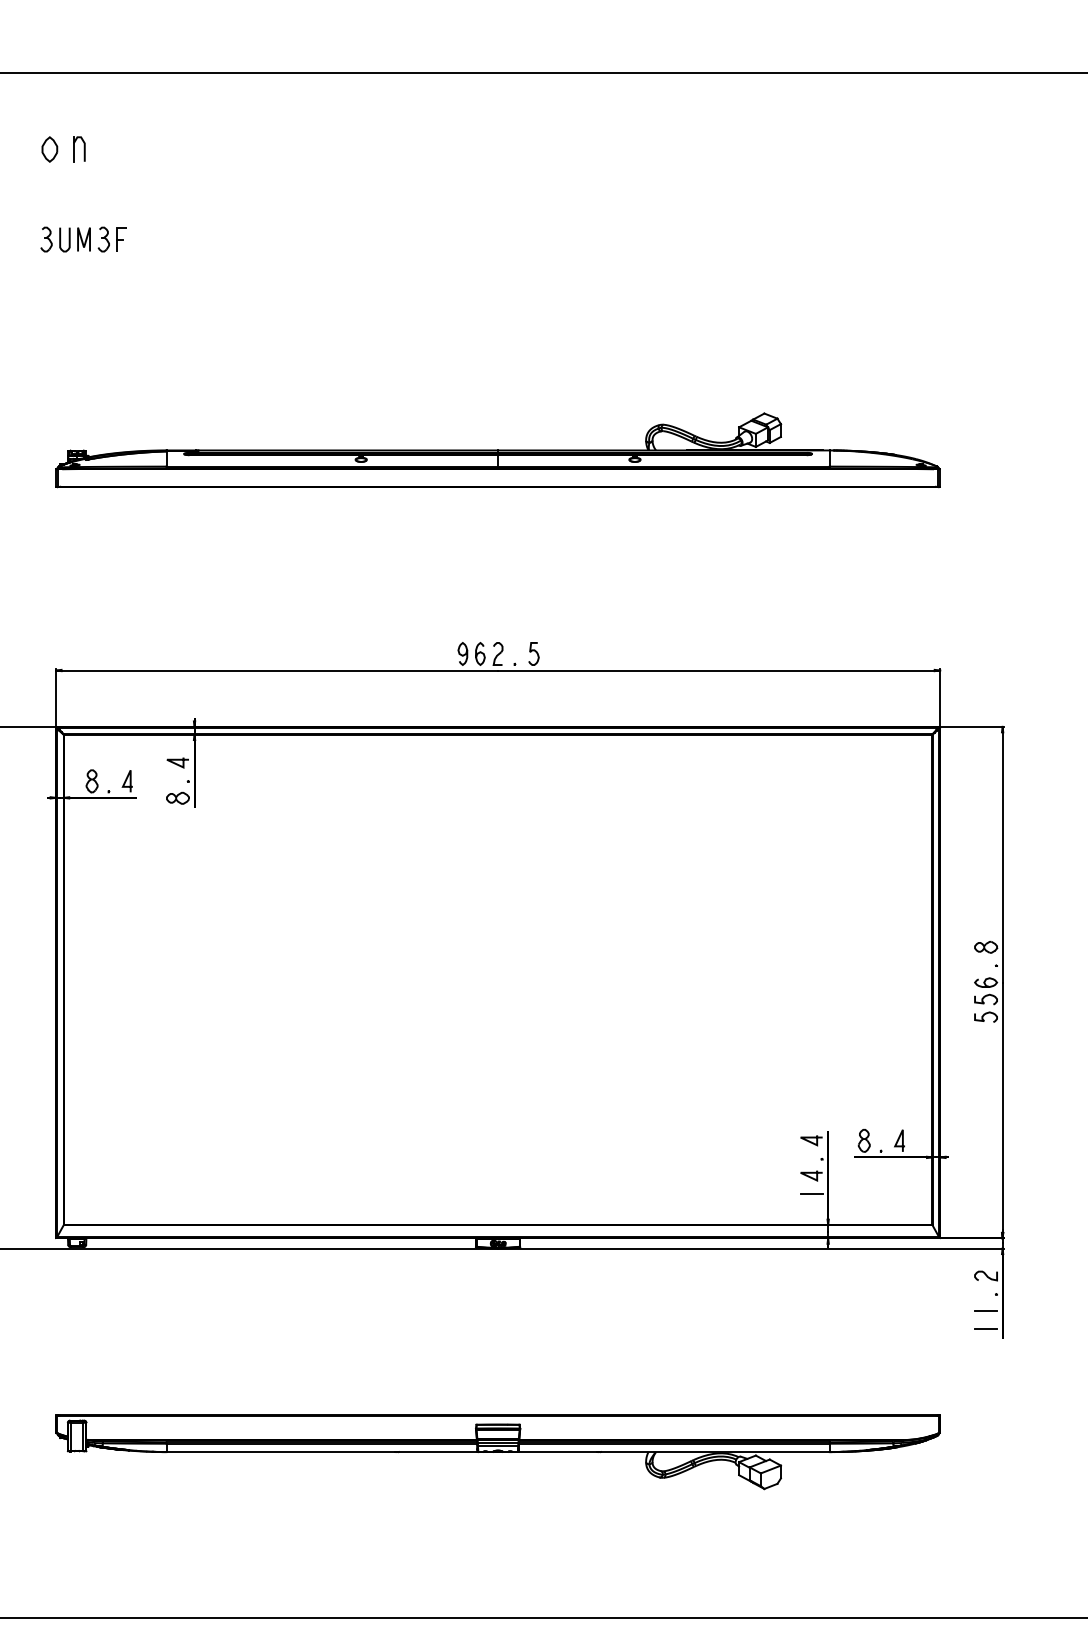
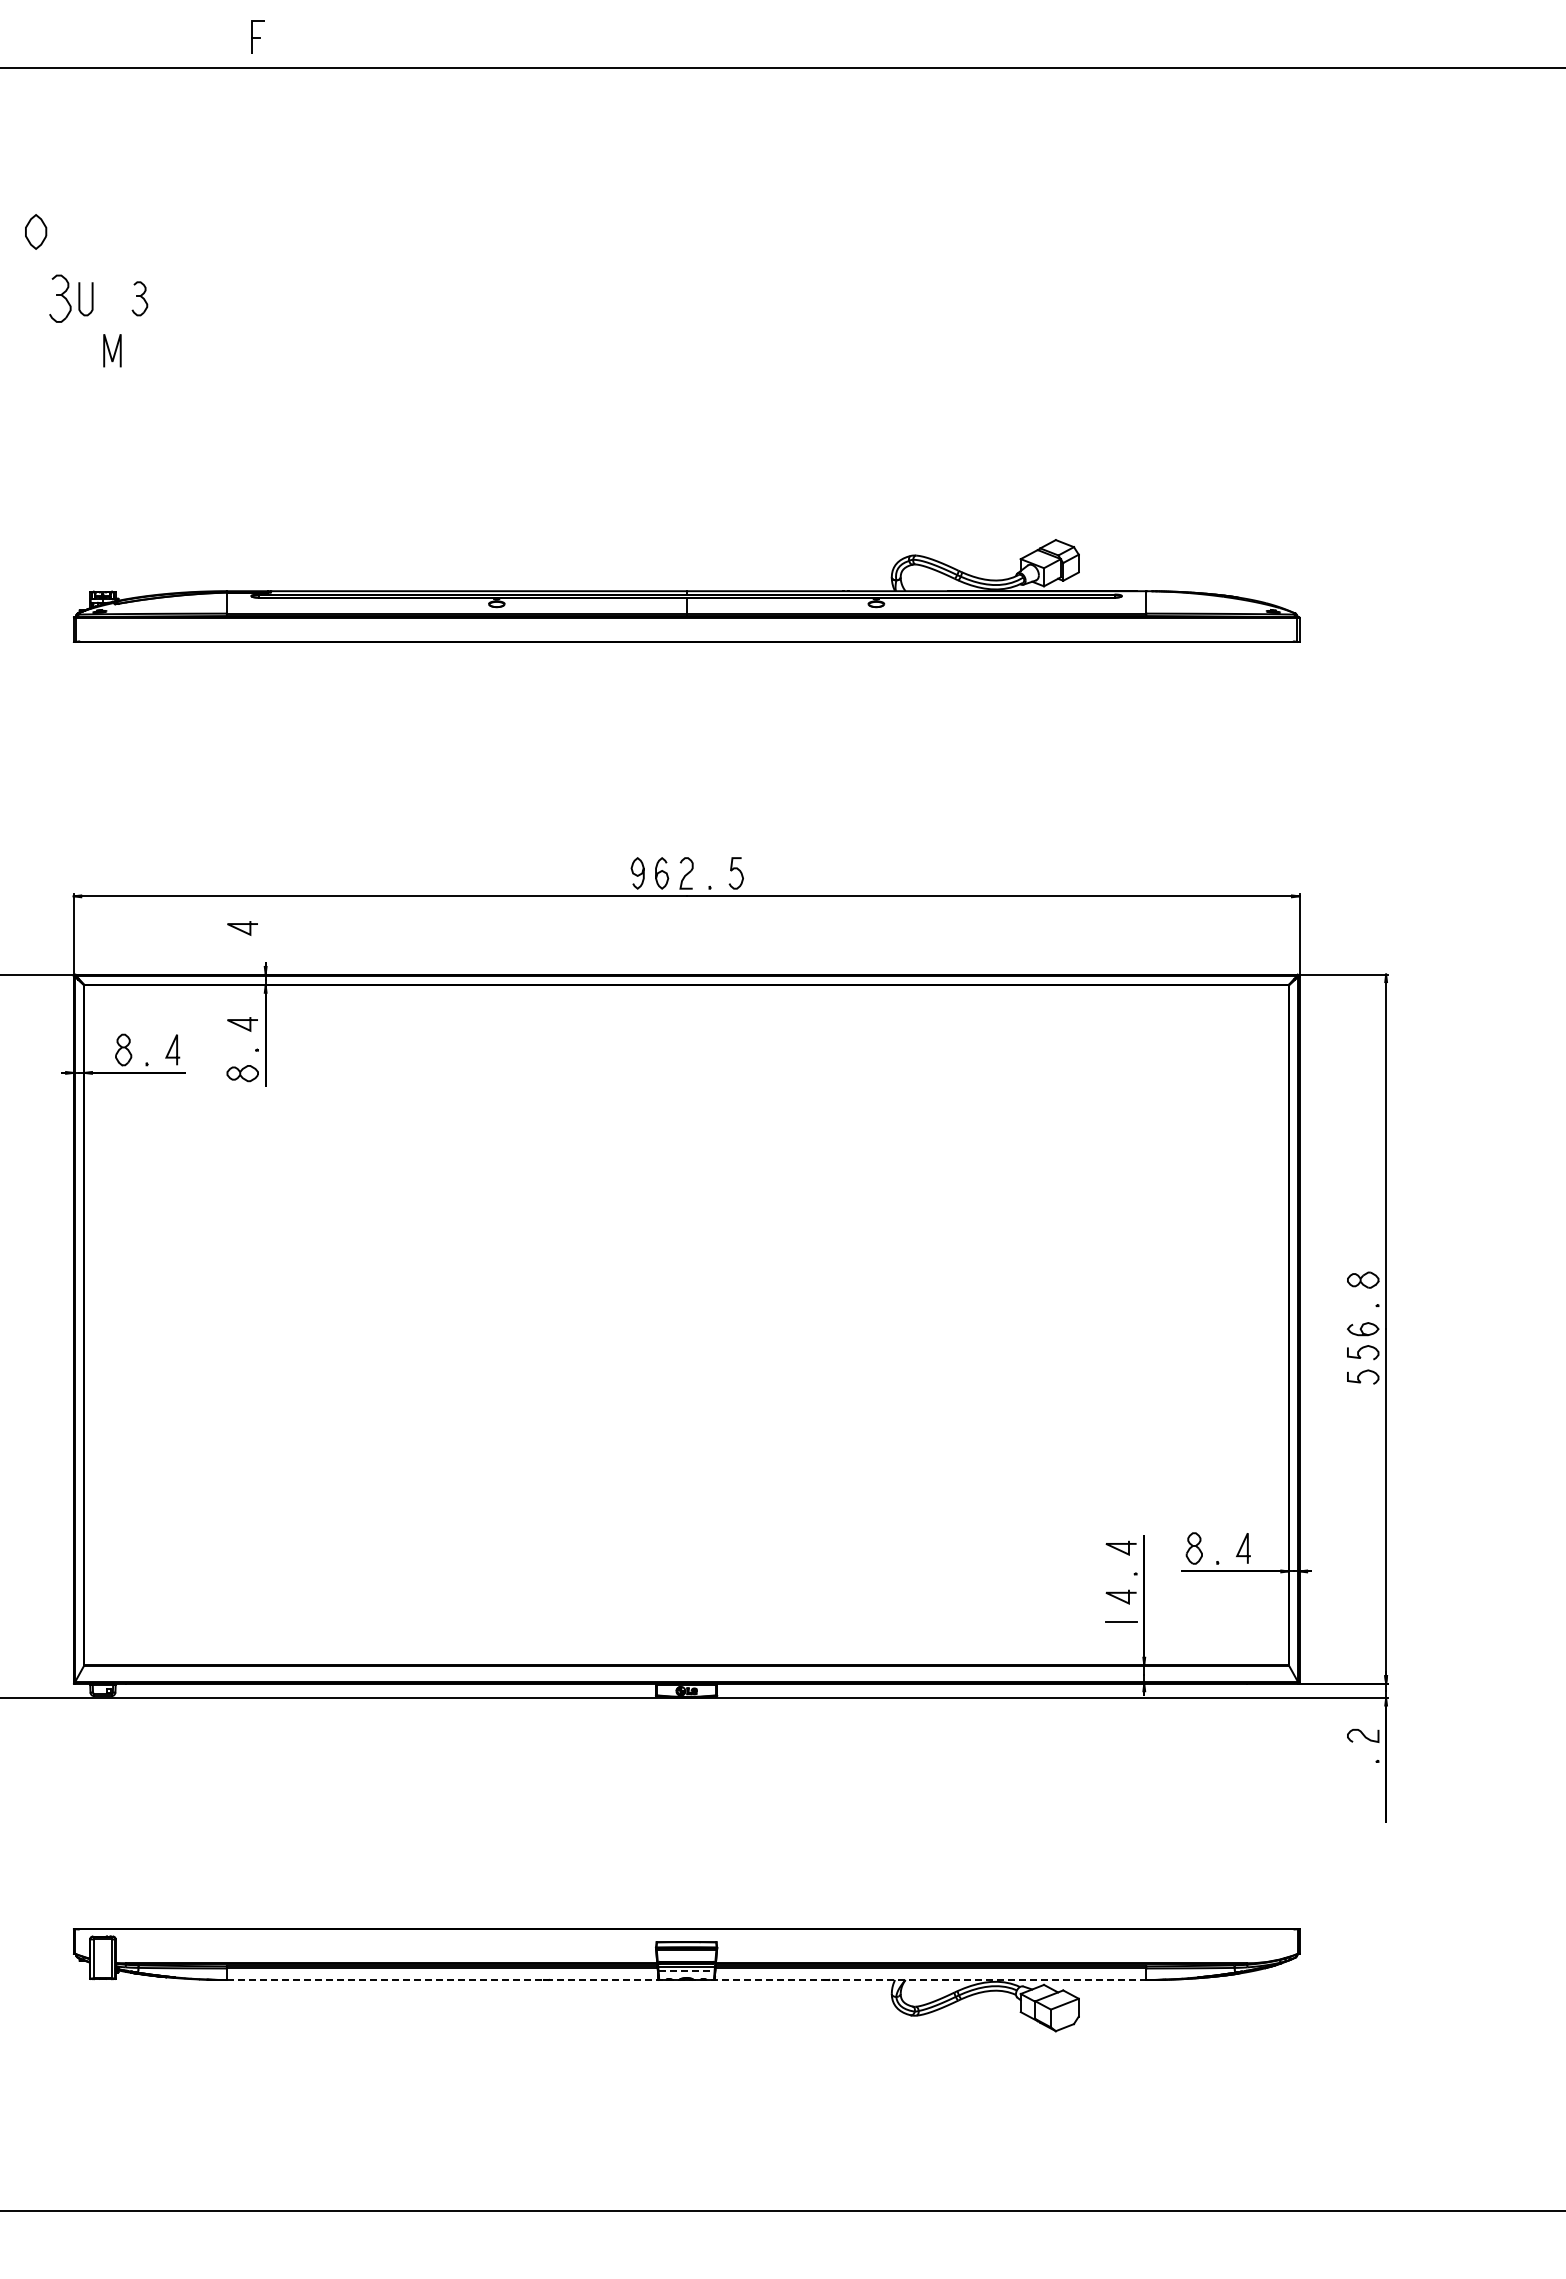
part: (50, 149) -> (36, 231), moved
part: (73, 149) -> (98, 173), removed
part: (121, 238) -> (257, 36), moved
part: (46, 239) -> (60, 298), size x1.4
line: (85, 239) -> (114, 350), moved
line: (177, 694) -> (241, 929), added
line: (985, 1311) -> (1362, 1784), removed
line: (985, 1329) -> (1362, 1809), removed
line: (498, 1445) -> (687, 1971), solid -> dashed
line: (498, 1452) -> (686, 1980), solid -> dashed

